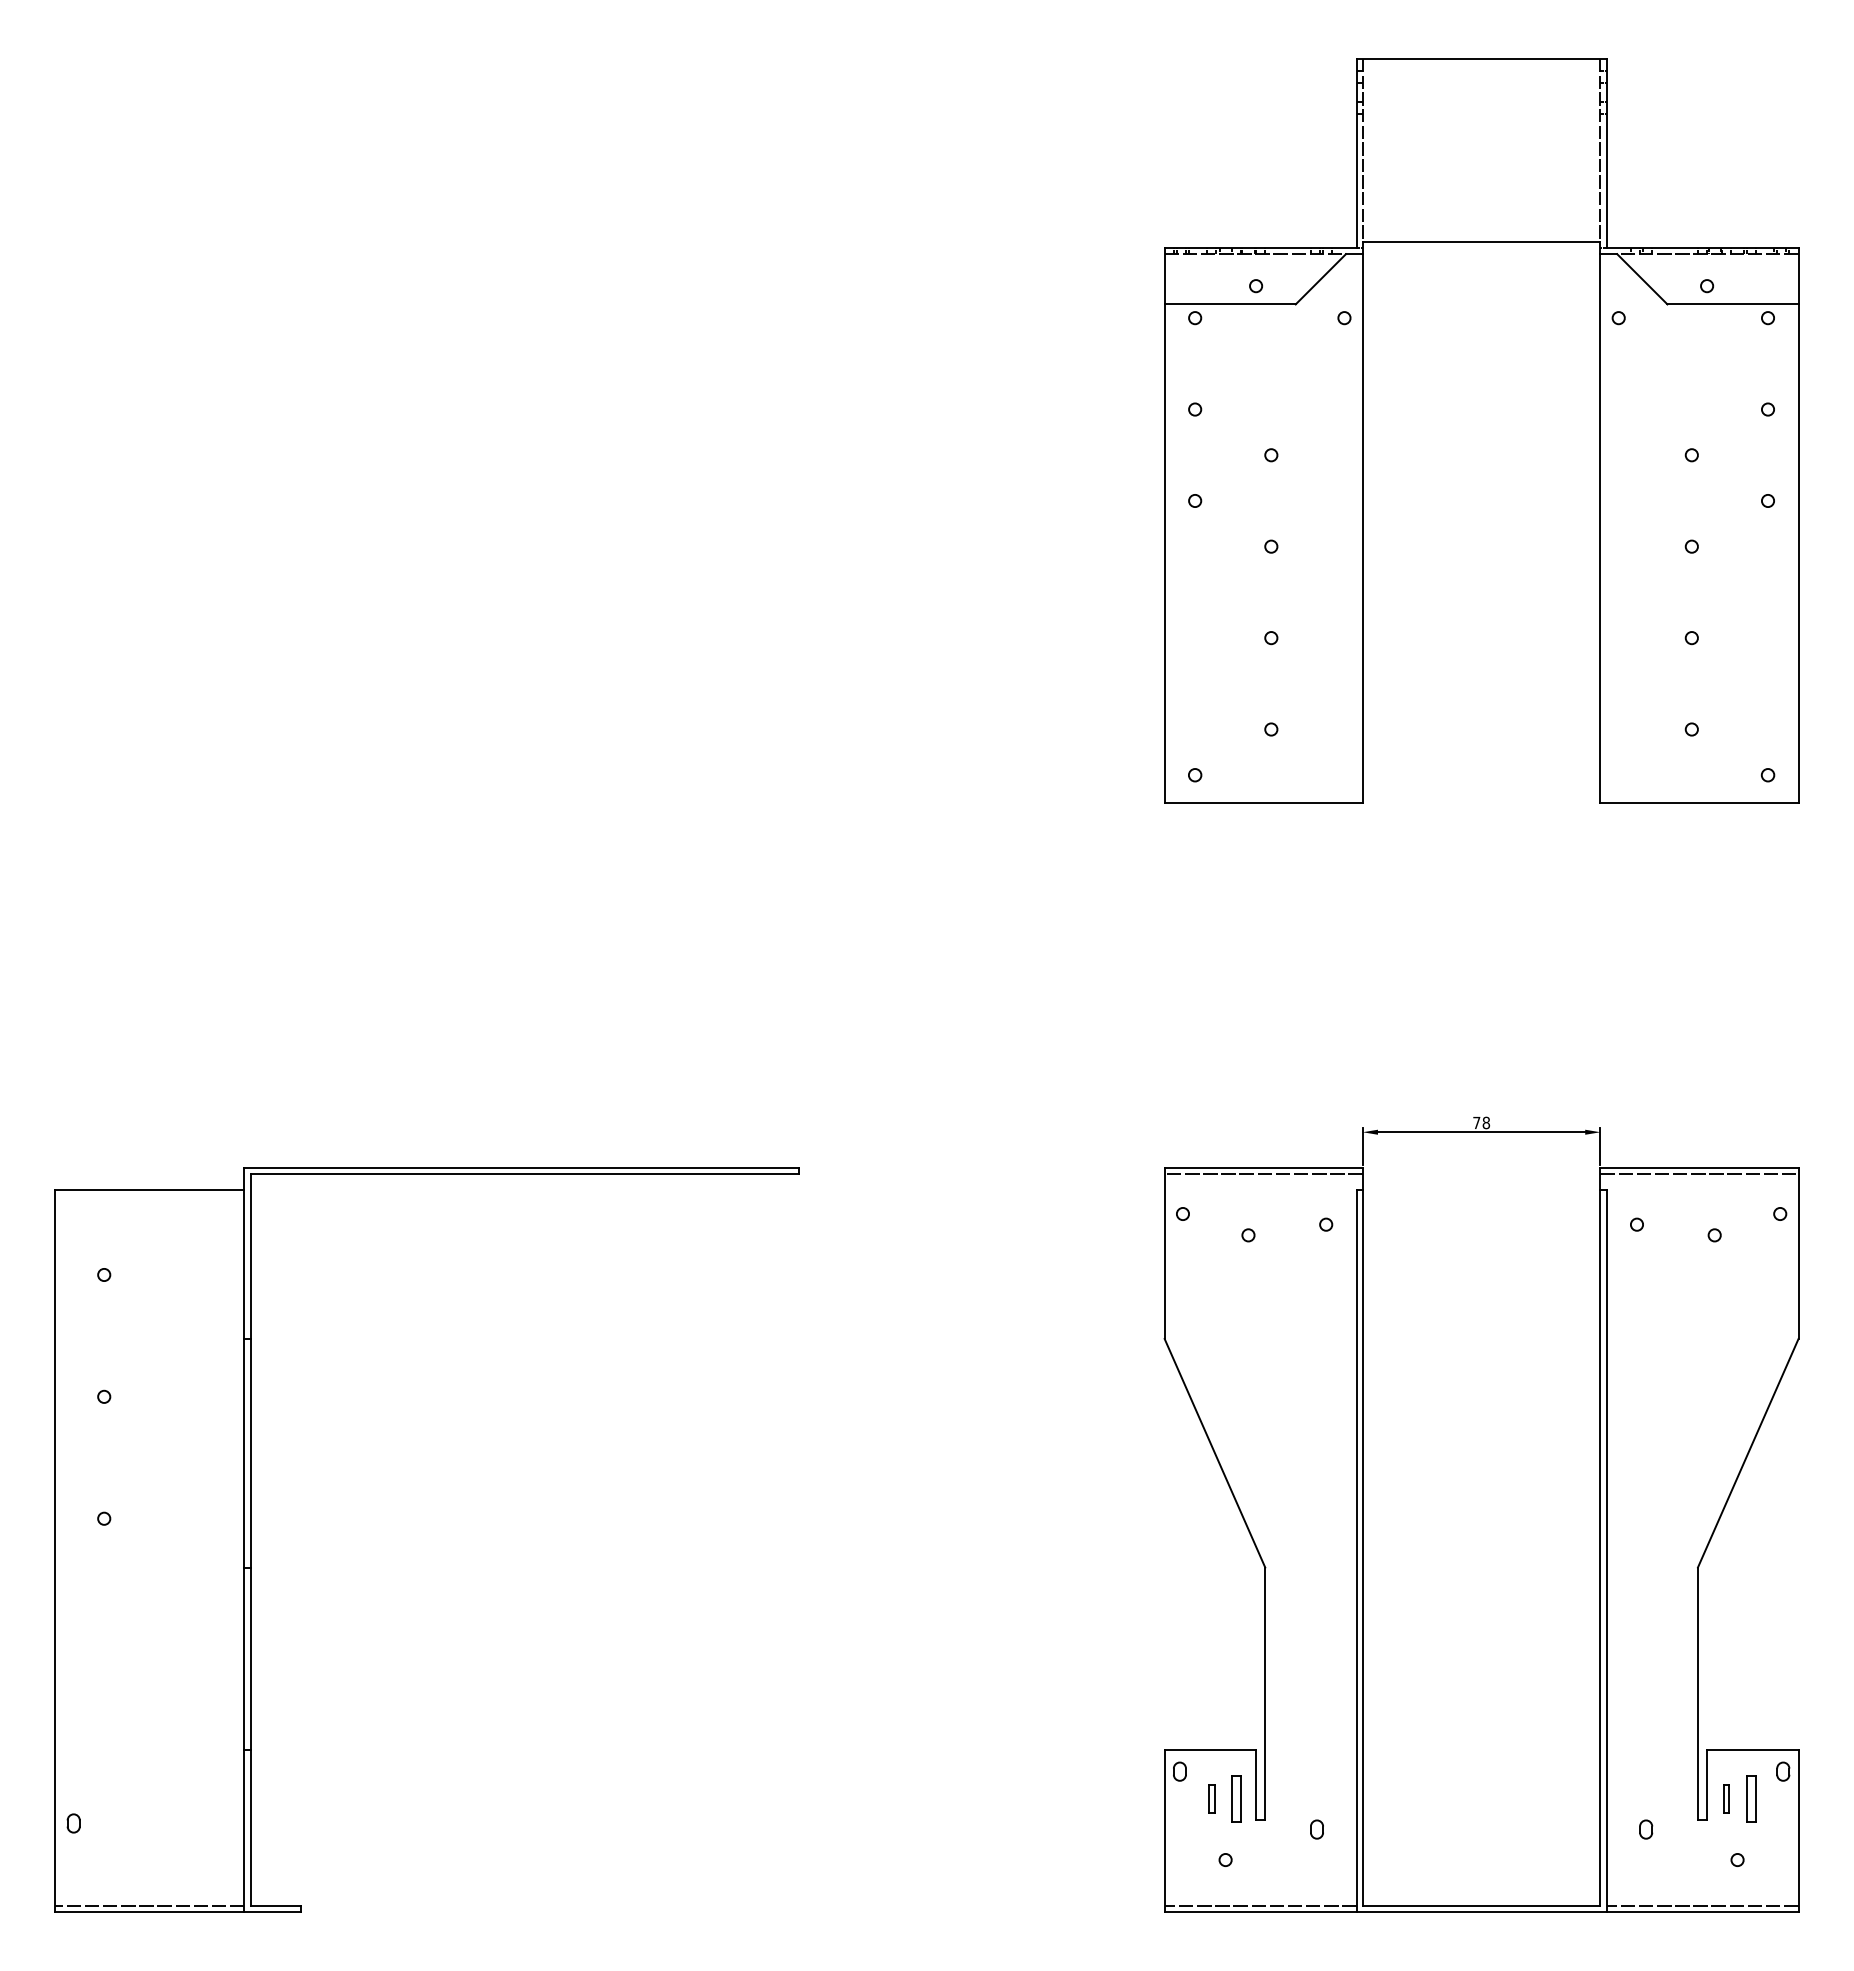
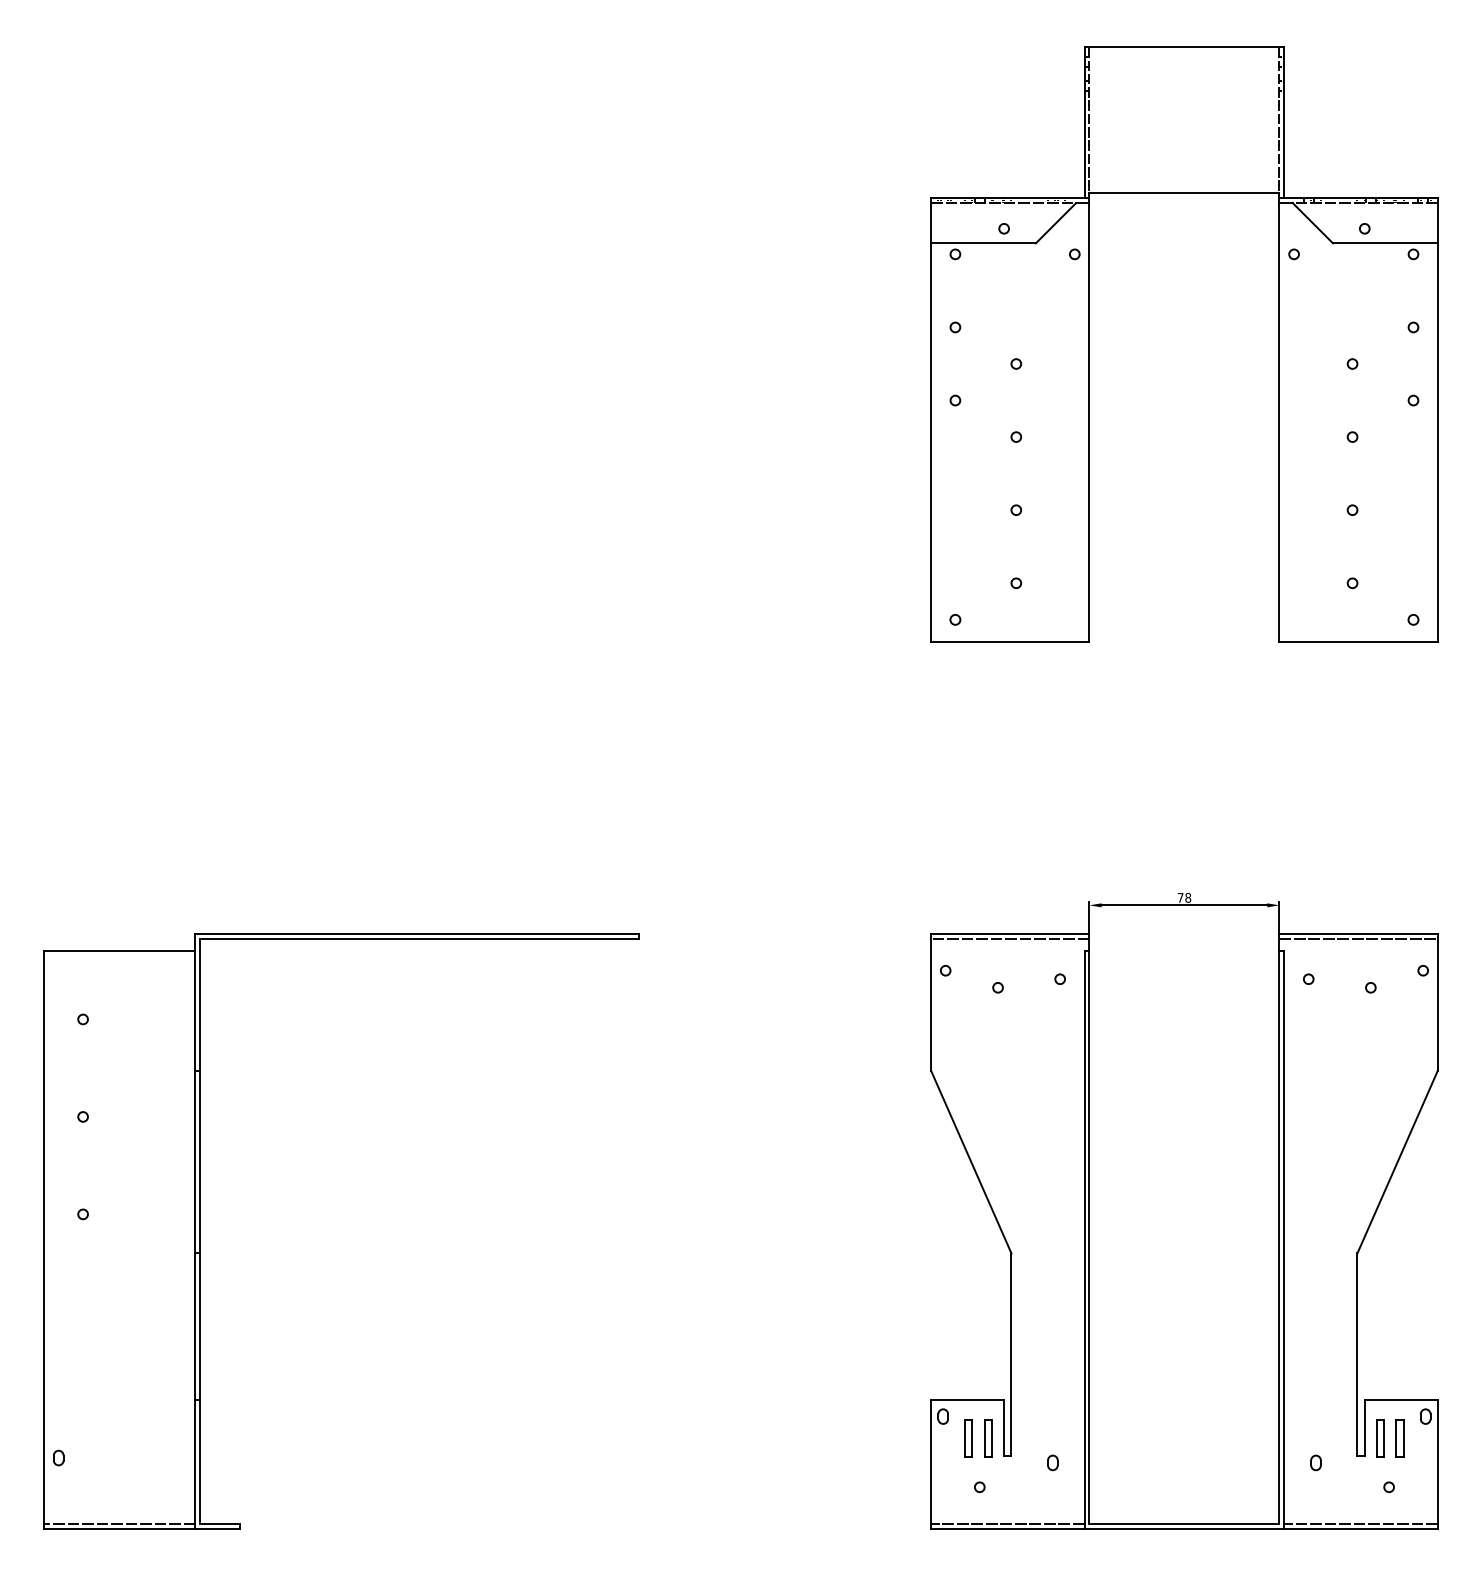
part: (1211, 1798) -> (968, 1438), size x1.67
part: (1726, 1798) -> (1380, 1438), size x1.67

